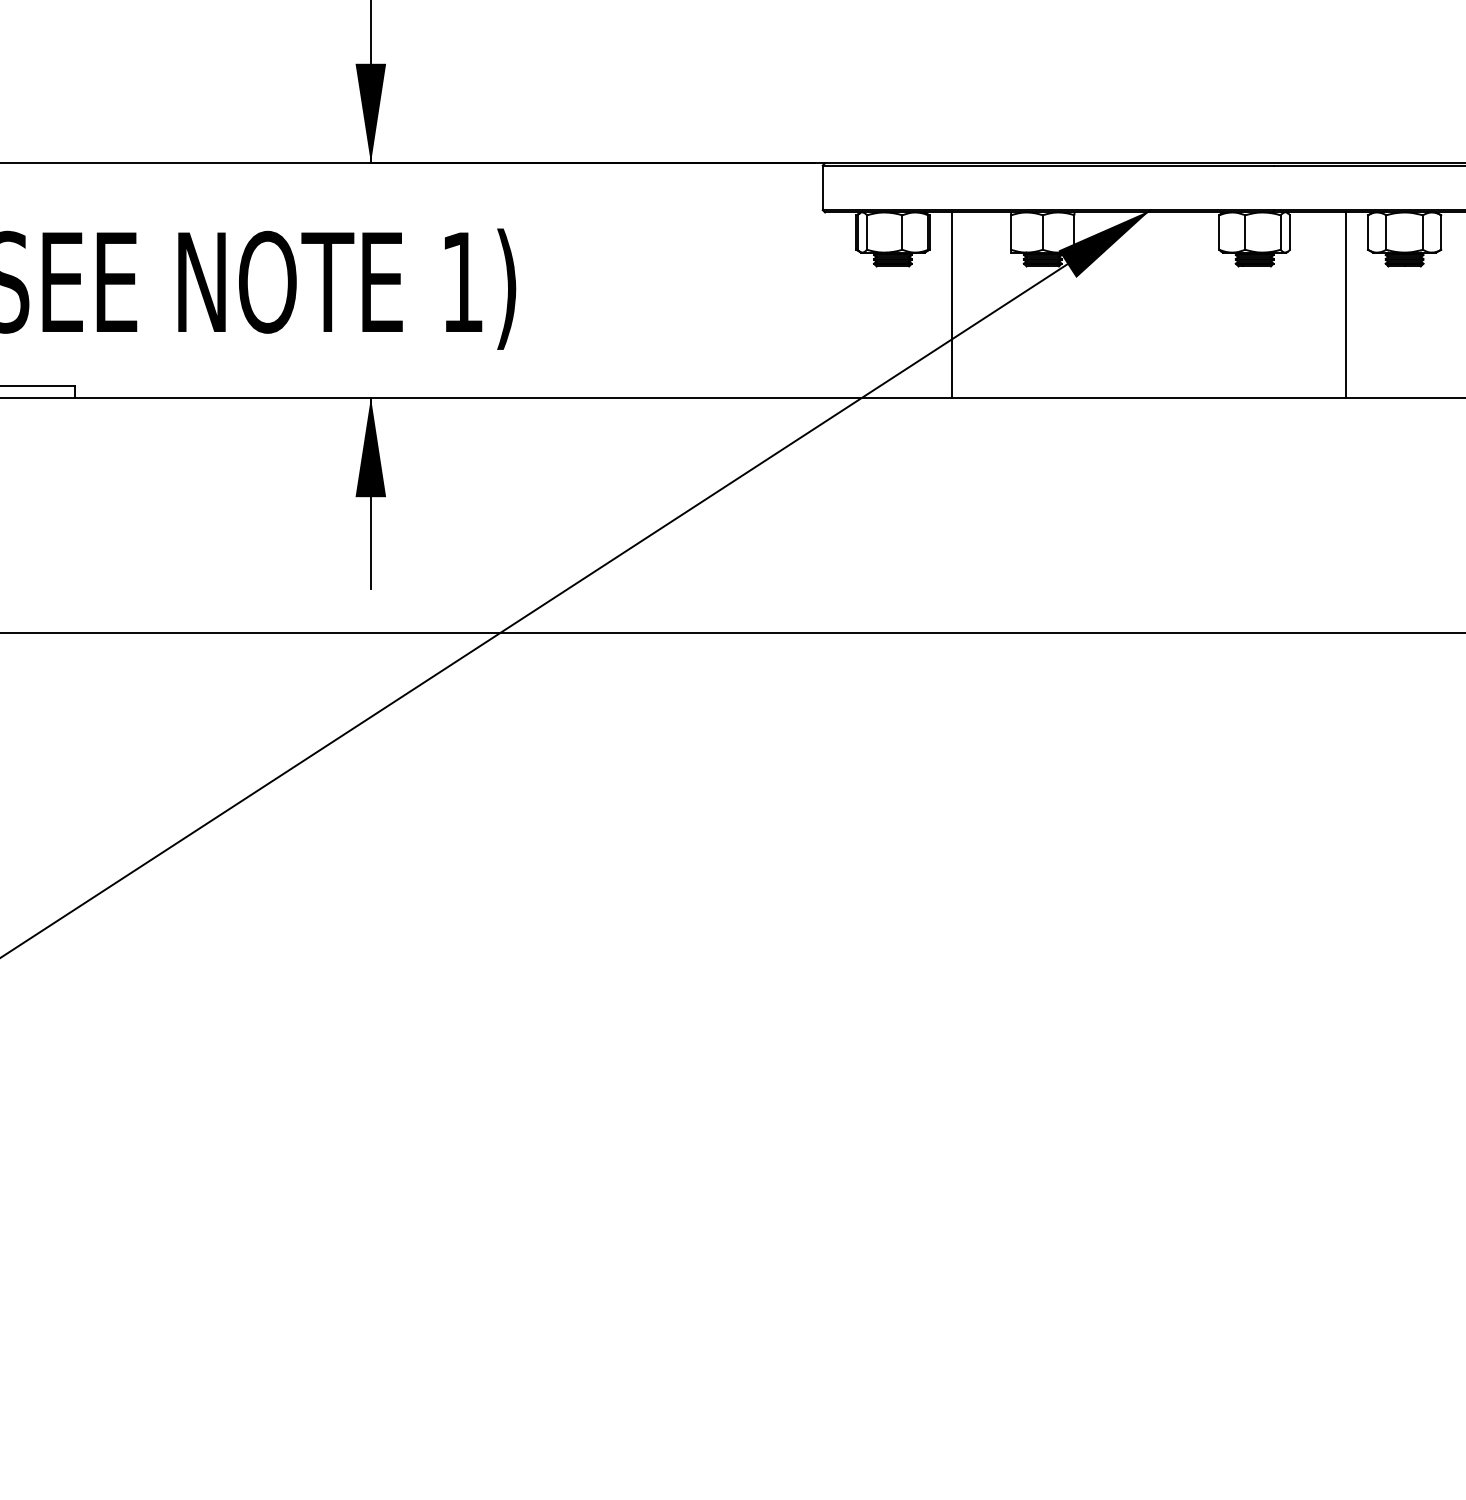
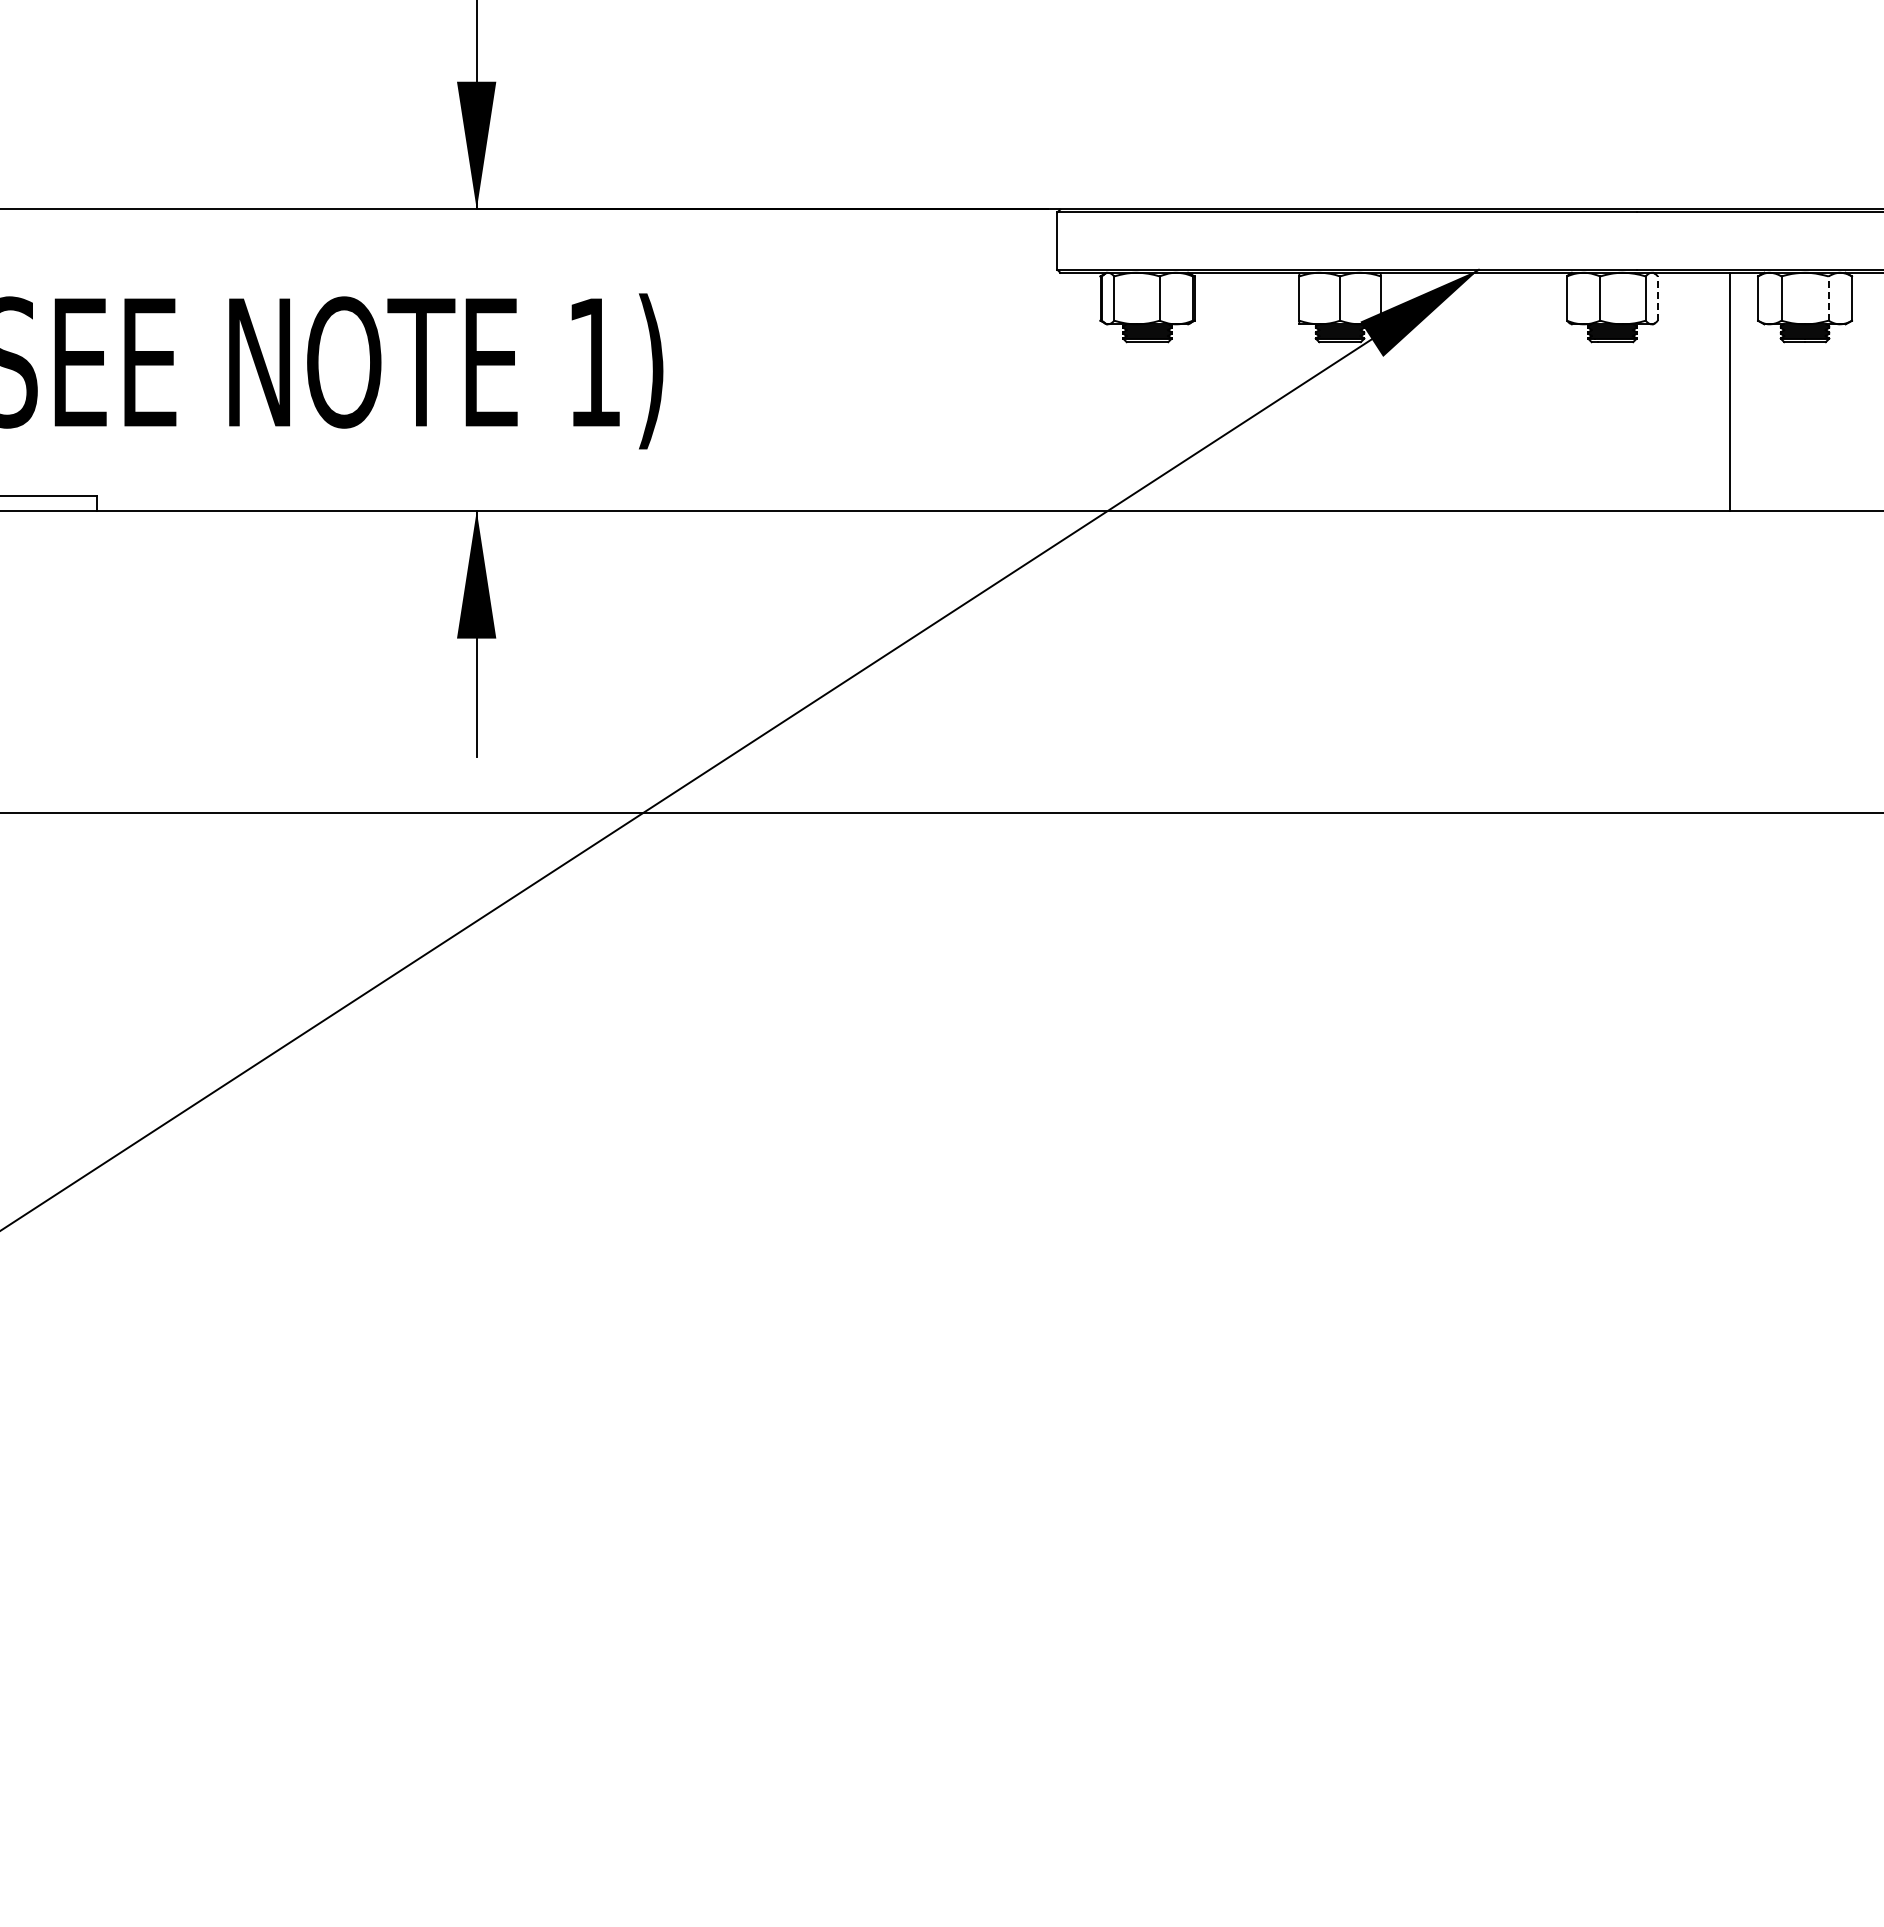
line: (1289, 232) -> (1657, 298), solid -> dashed
line: (1422, 232) -> (1828, 298), solid -> dashed
line: (951, 304) -> (1222, 391), removed

